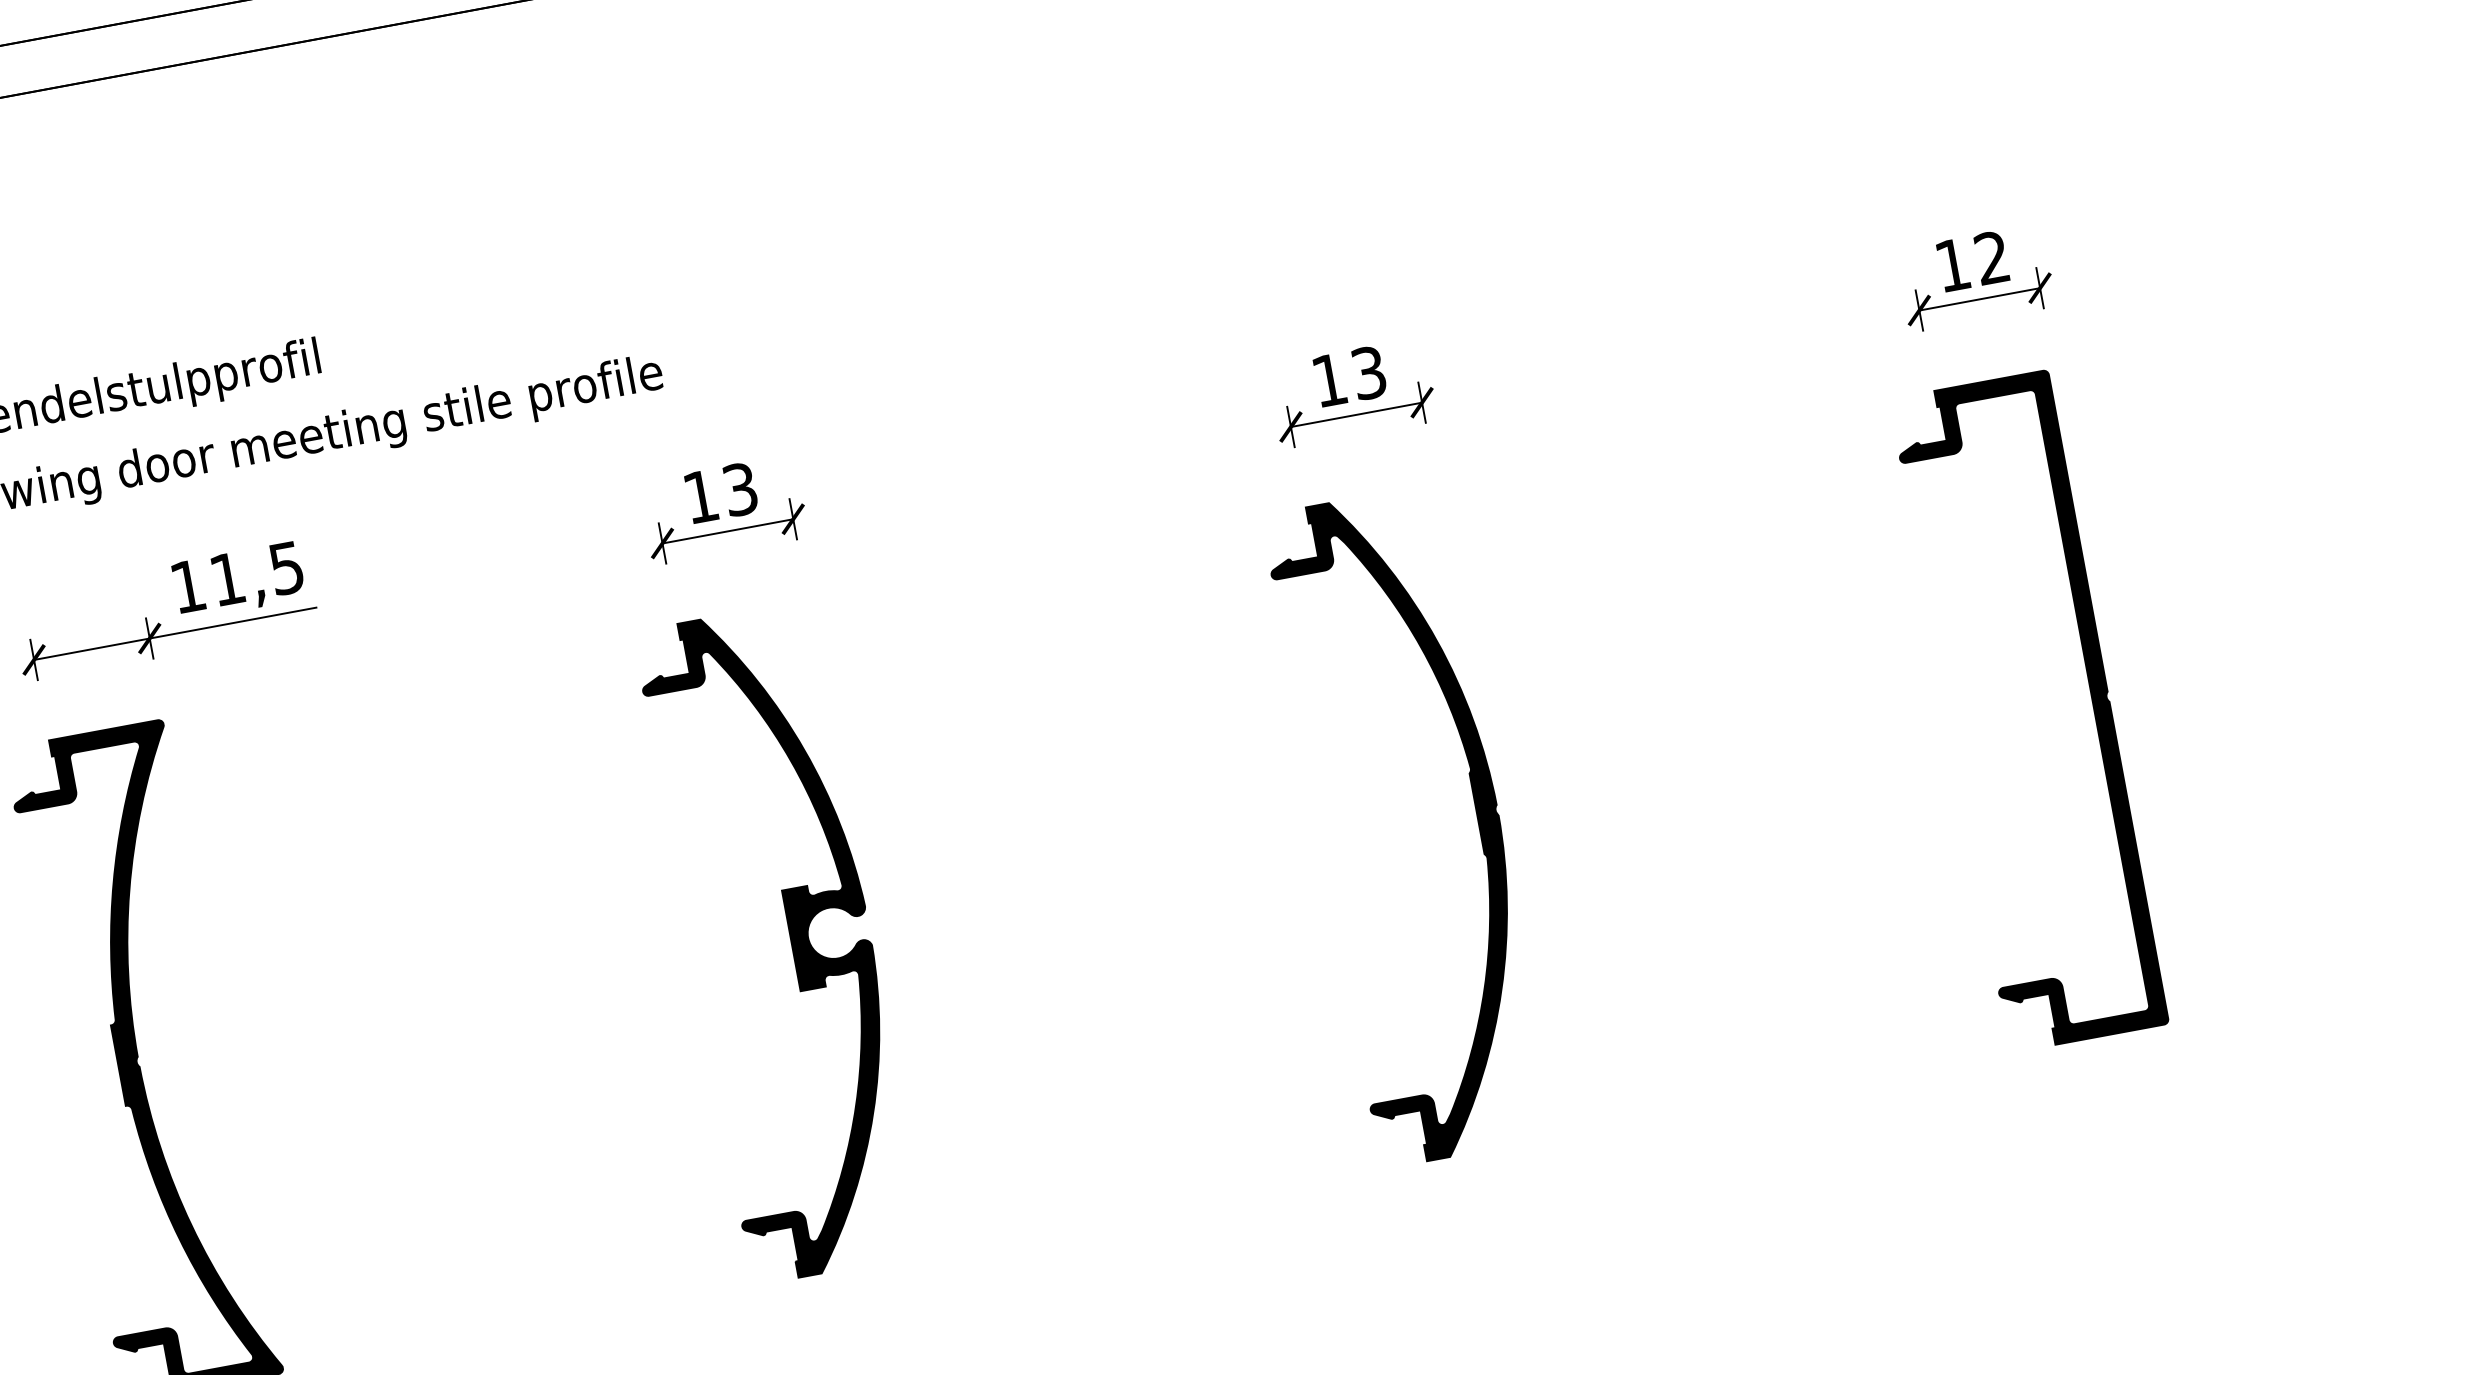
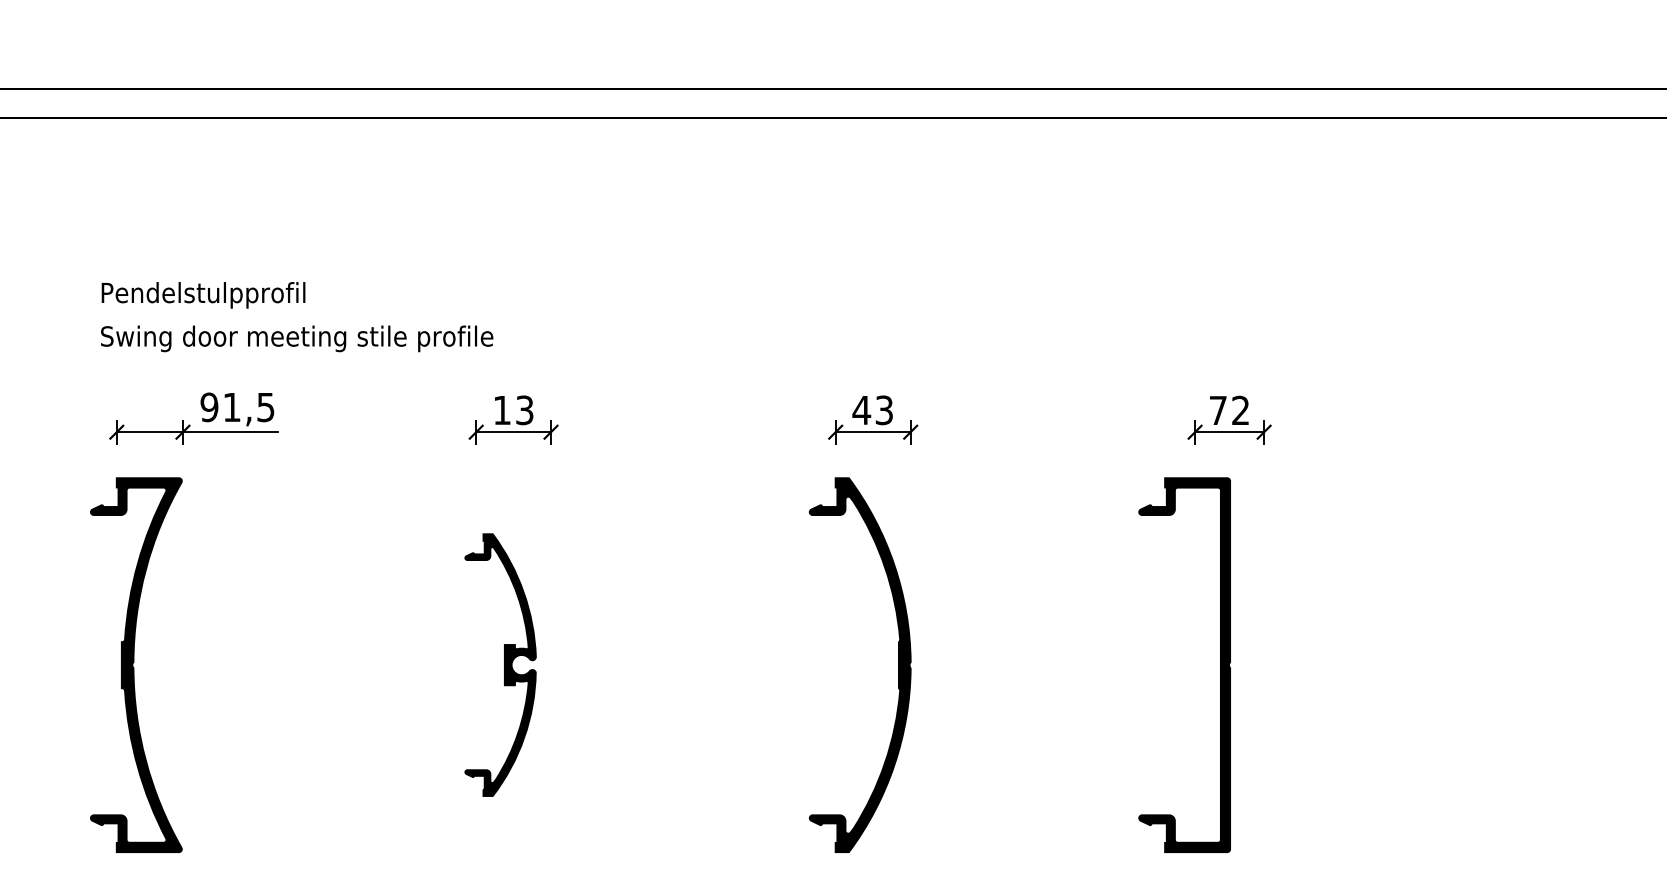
text: (1953, 264) -> (1218, 410), 12 -> 72
text: (1329, 380) -> (861, 410), 13 -> 43
text: (188, 586) -> (209, 407), 11,5 -> 91,5
part: (2091, 698) -> (1220, 664), moved
part: (780, 941) -> (500, 664), size x0.7

